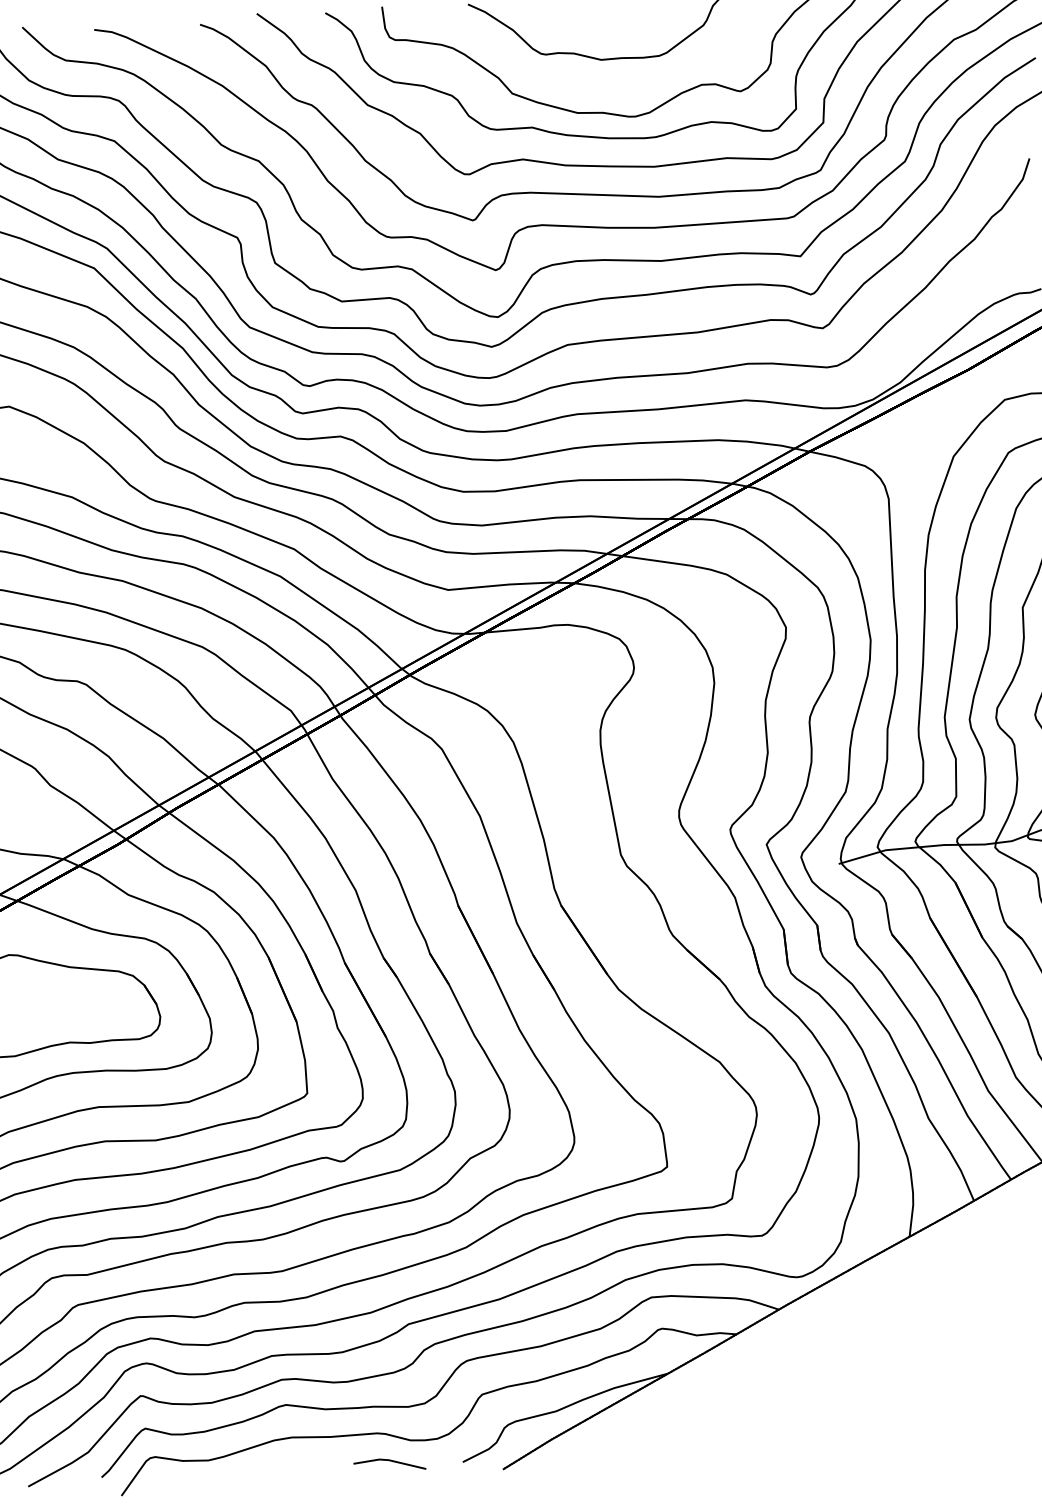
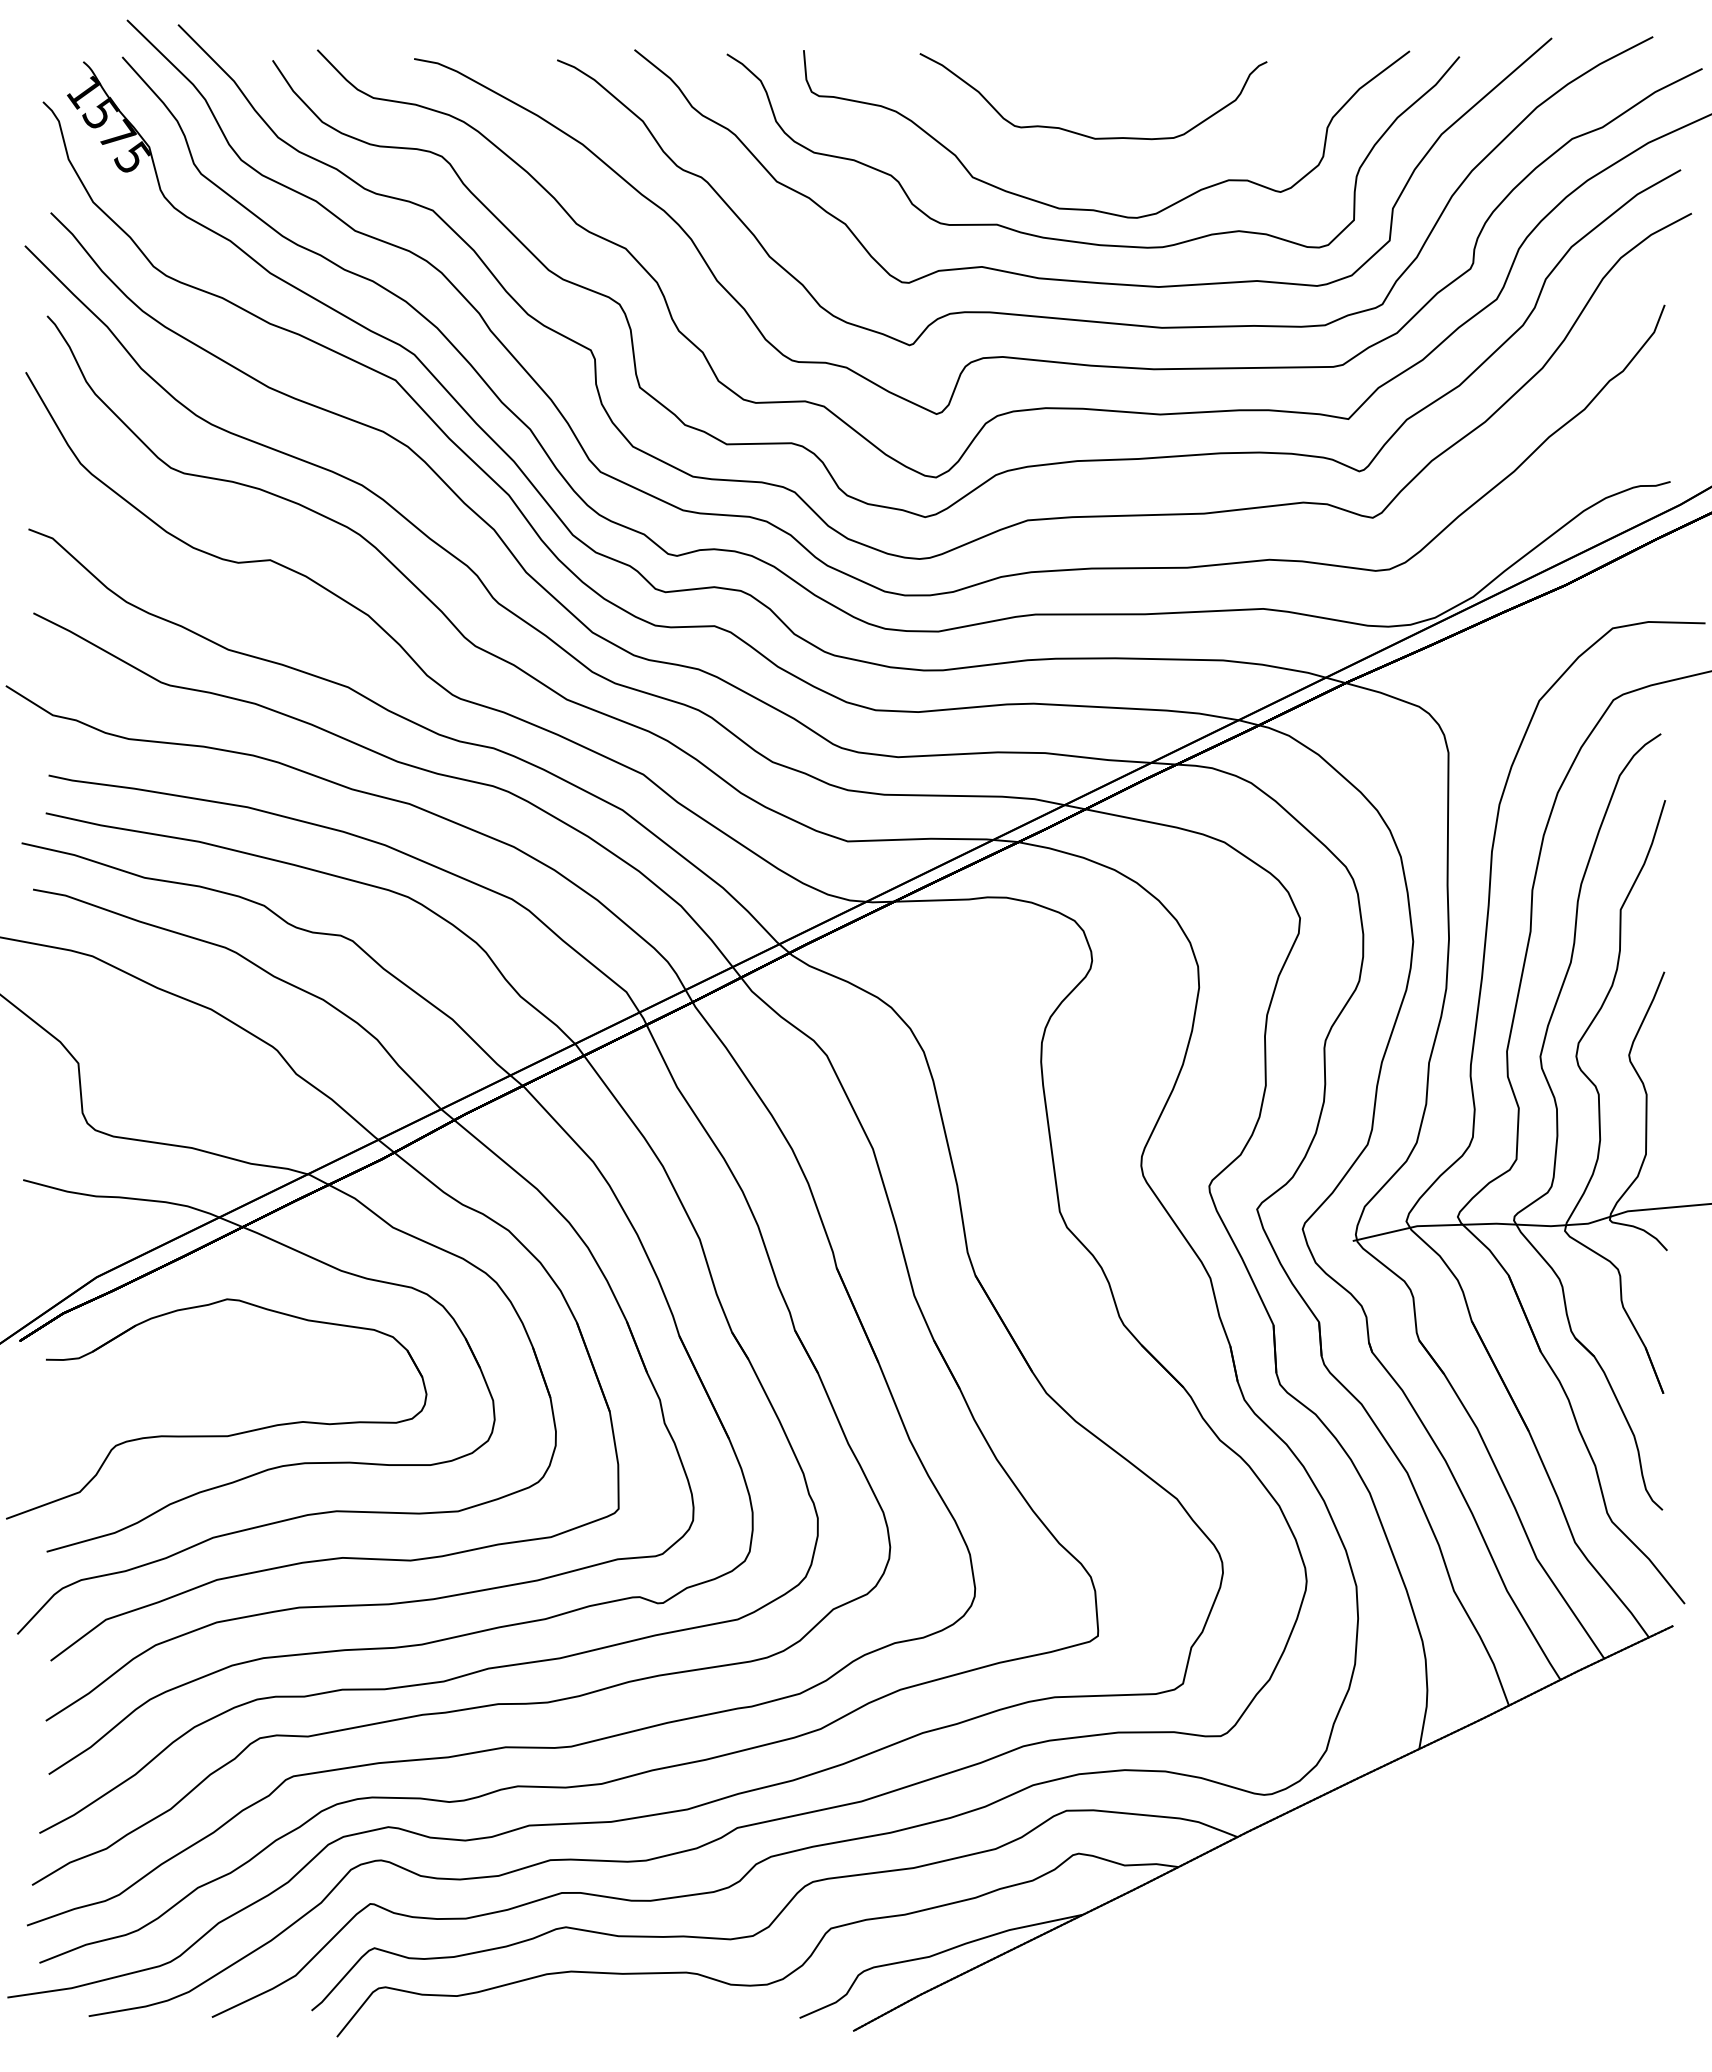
line: (389, 1461) -> (701, 2011), removed

